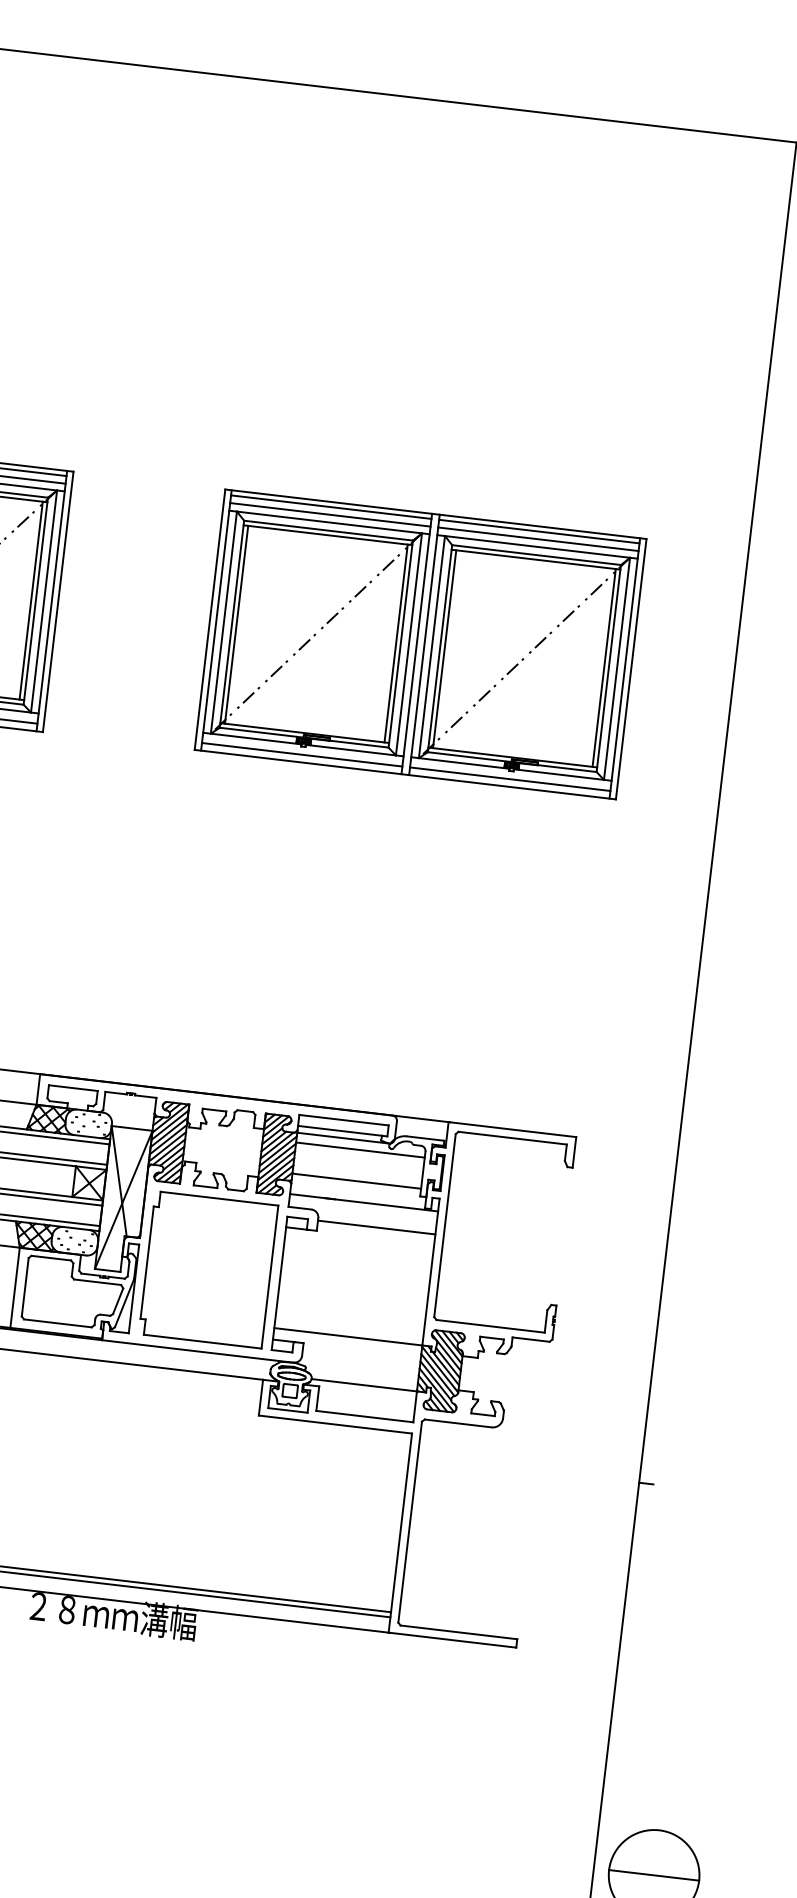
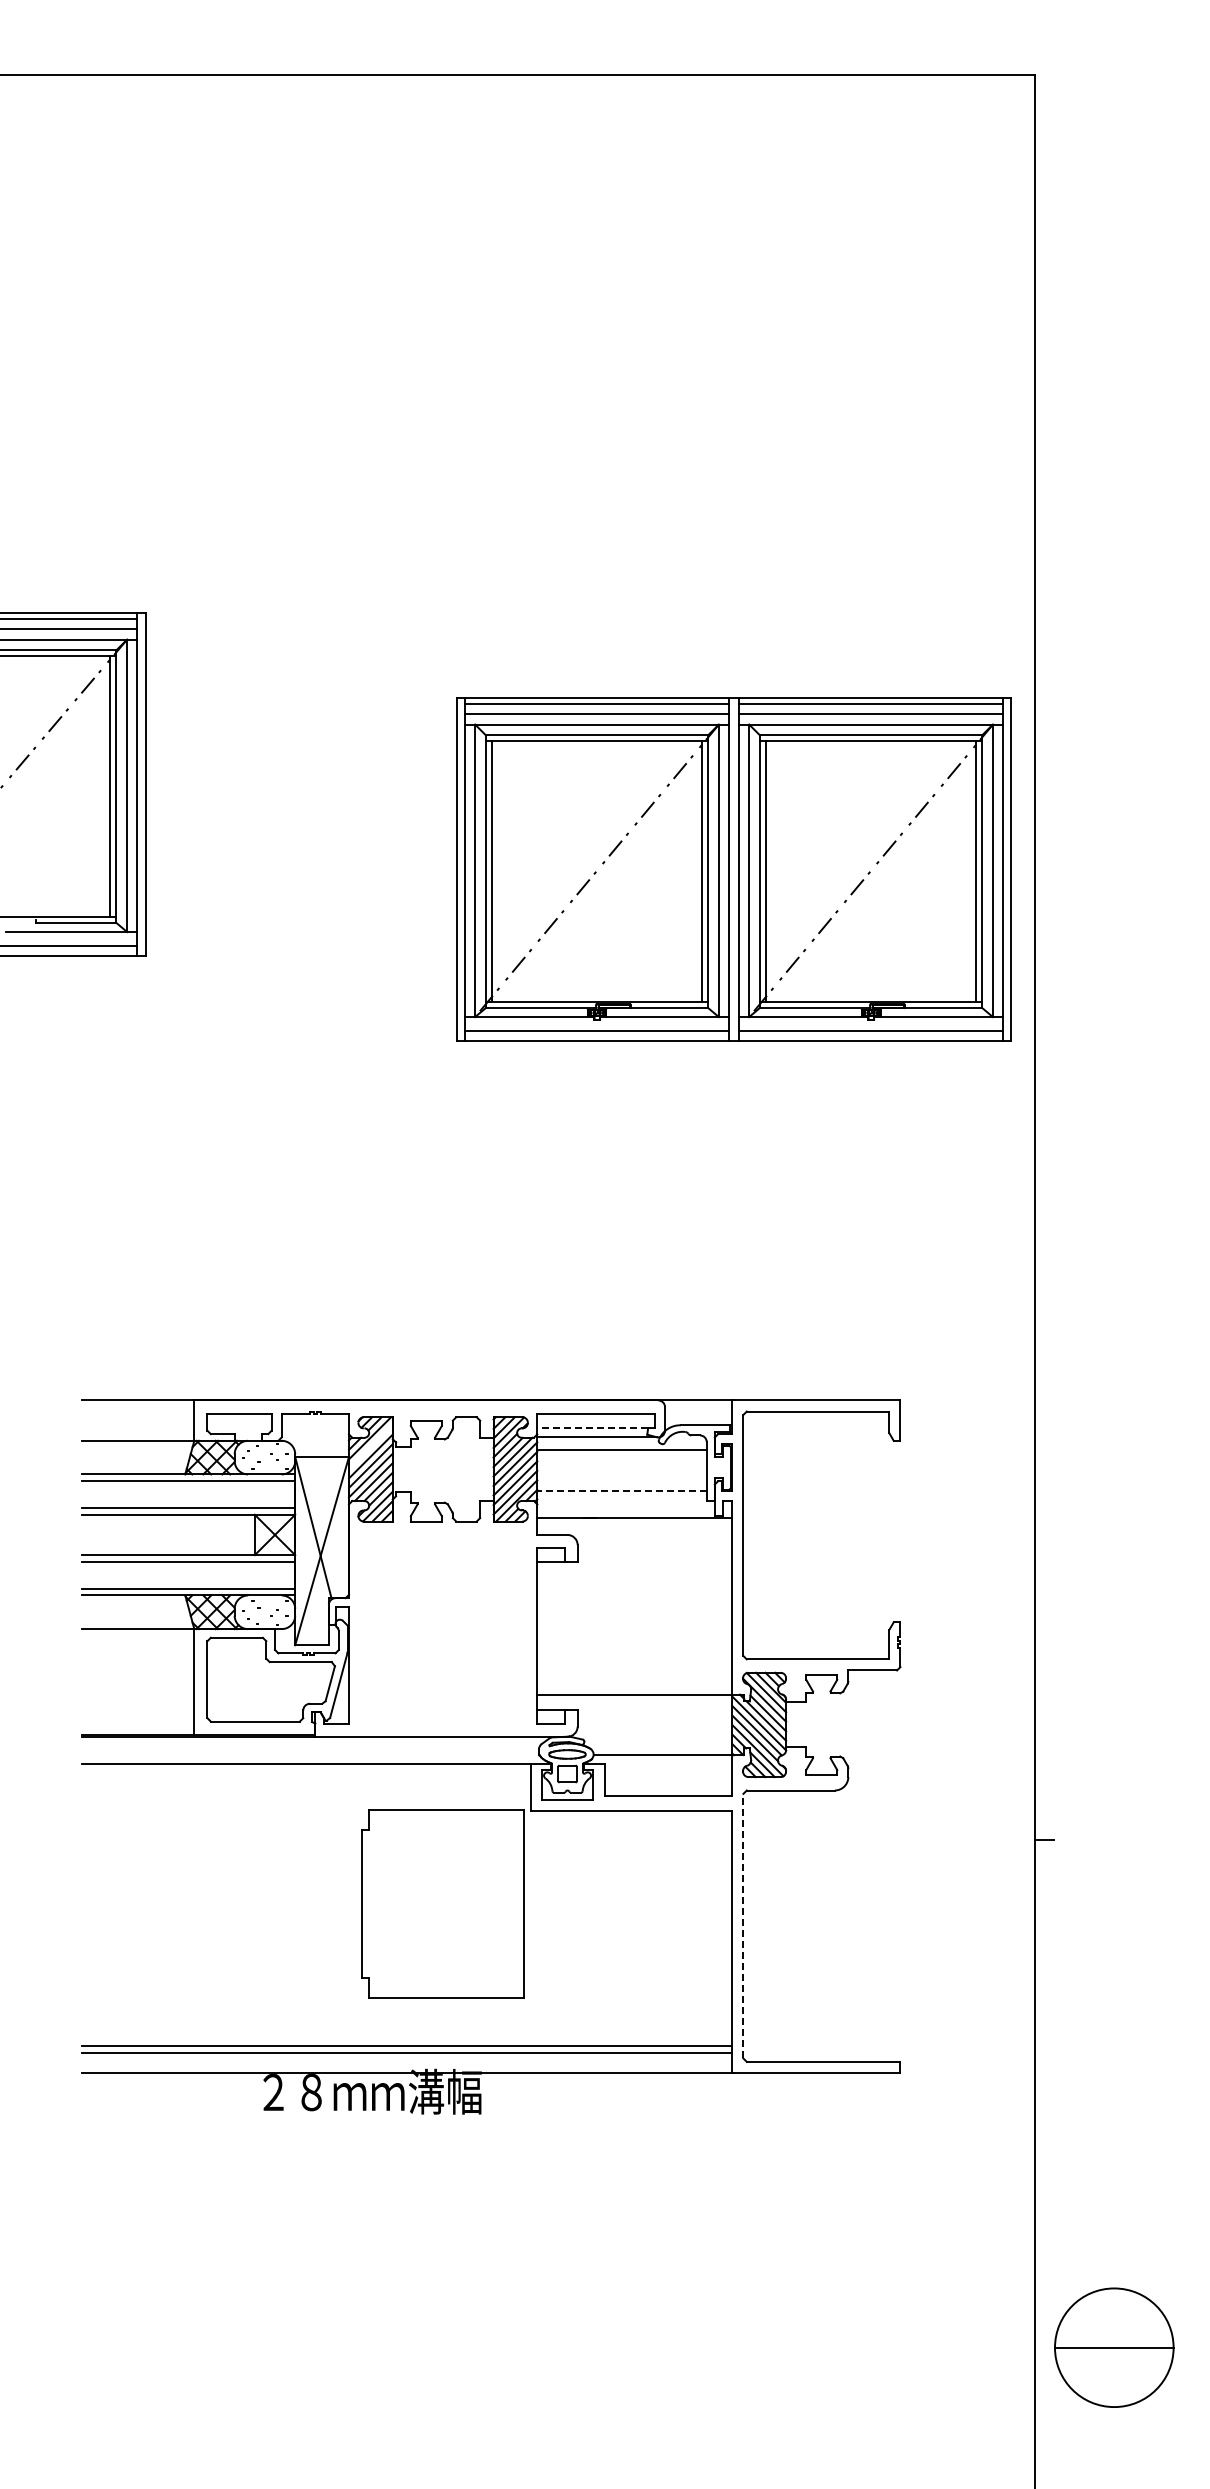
part: (420, 644) -> (733, 869), moved
line: (169, 1124) -> (370, 1446), removed
line: (339, 1130) -> (592, 1428), solid -> dashed
line: (357, 1181) -> (622, 1491), solid -> dashed
line: (376, 1227) -> (654, 1548), removed
part: (208, 1269) -> (442, 1903), moved
line: (410, 1521) -> (743, 1925), solid -> dashed

